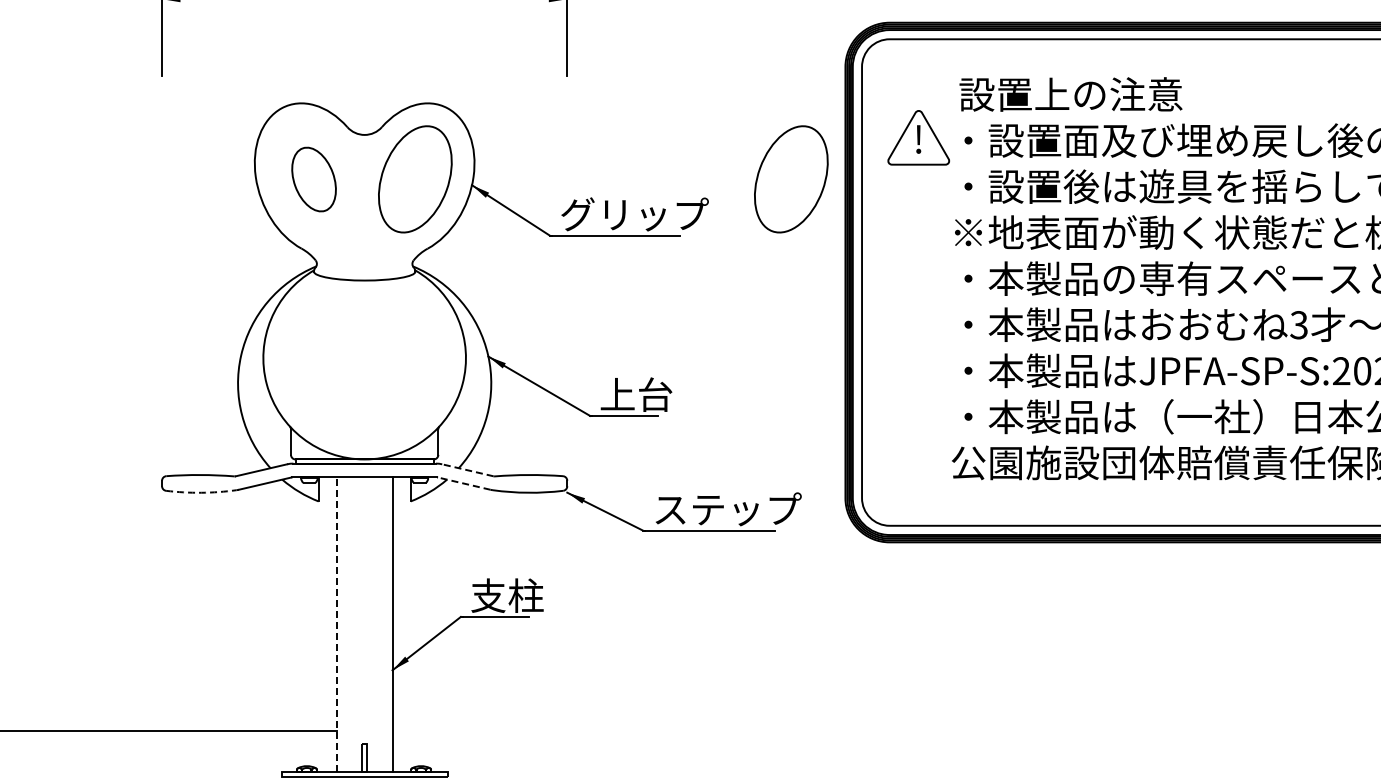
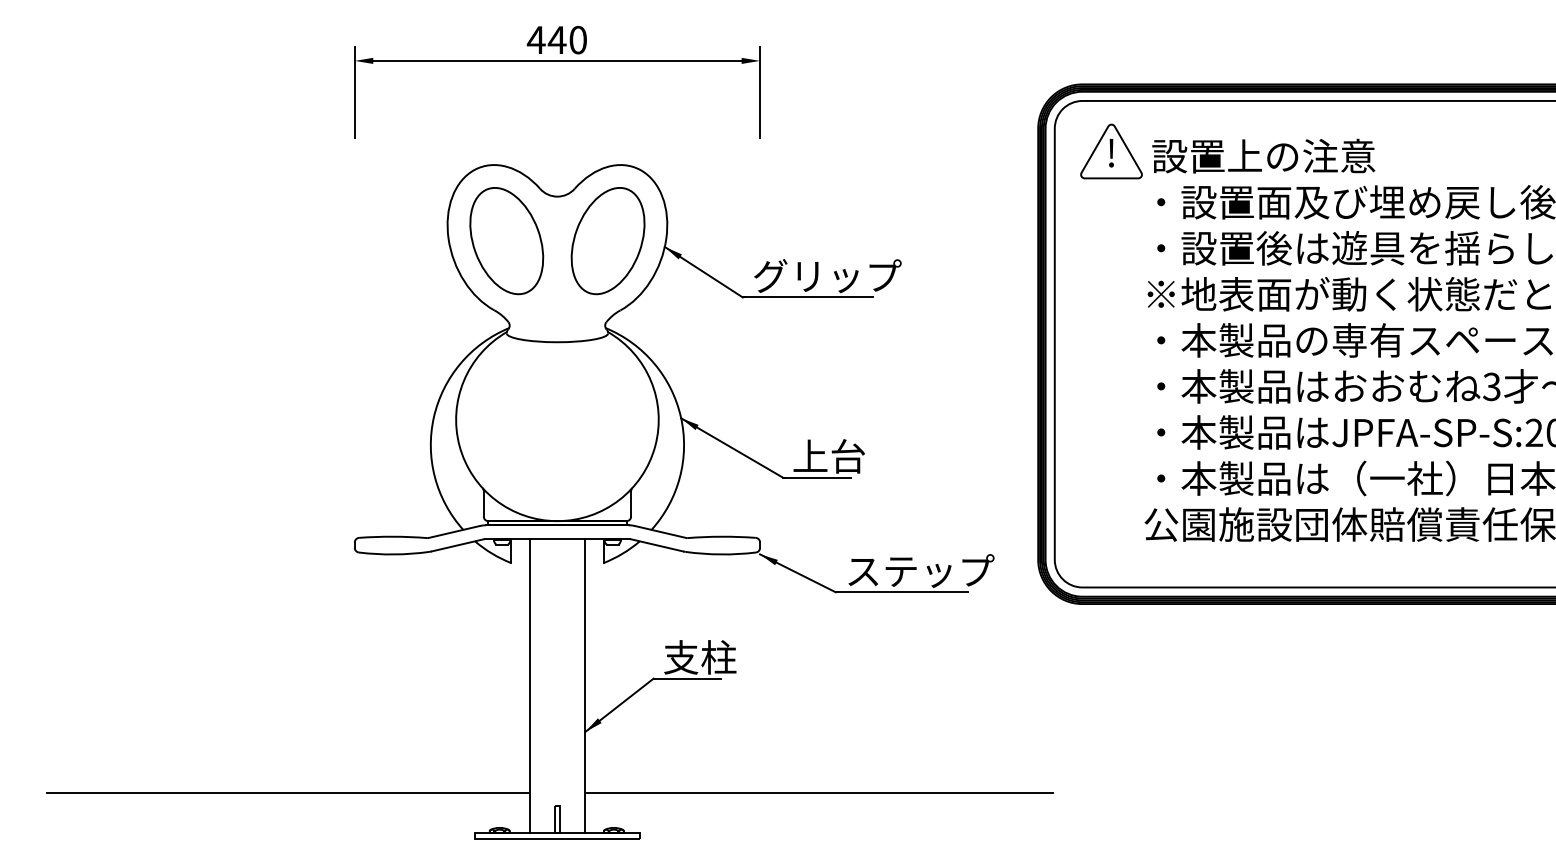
part: (918, 137) -> (1111, 151), moved
part: (313, 179) -> (506, 241), size x1.67
part: (790, 179) -> (983, 241), removed
line: (467, 469) -> (660, 531), dashed -> solid
line: (464, 483) -> (657, 545), dashed -> solid
arc: (201, 492) -> (394, 554), dashed -> solid
line: (336, 623) -> (529, 685), dashed -> solid
line: (625, 730) -> (818, 792), added

